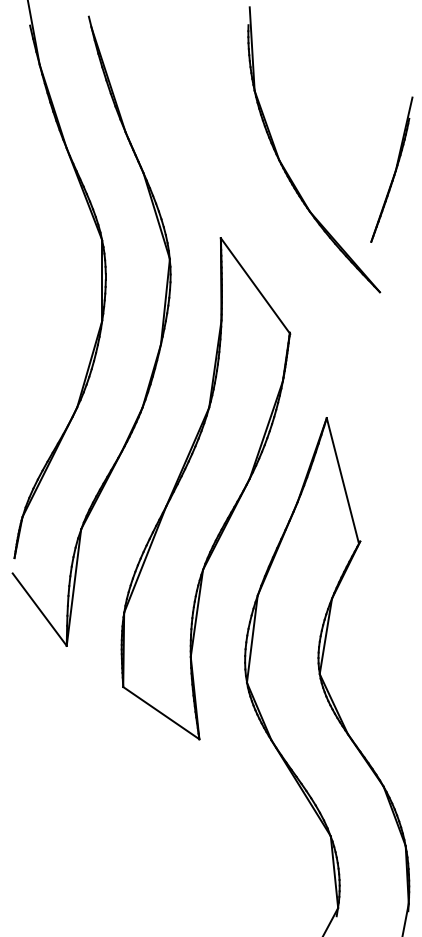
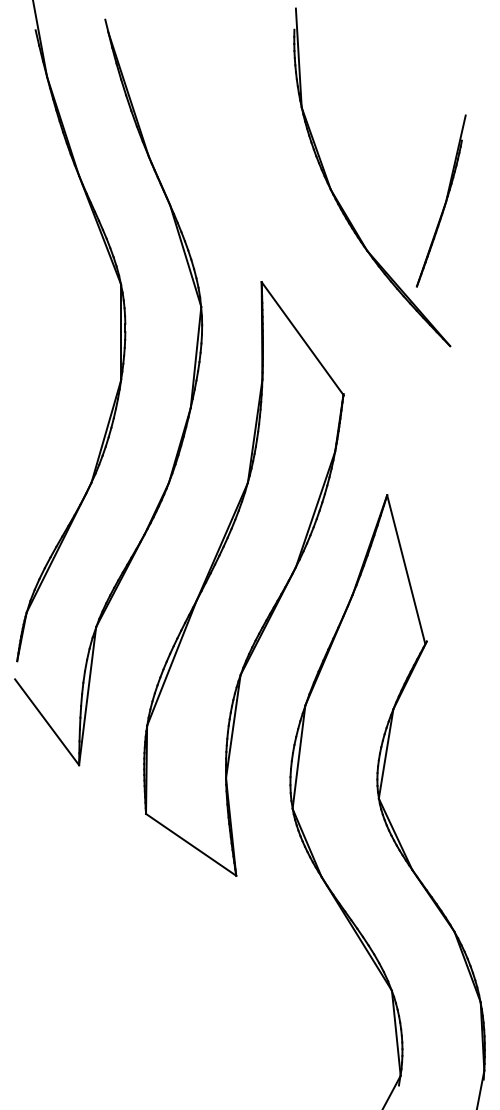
part: (391, 169) -> (440, 200), moved

